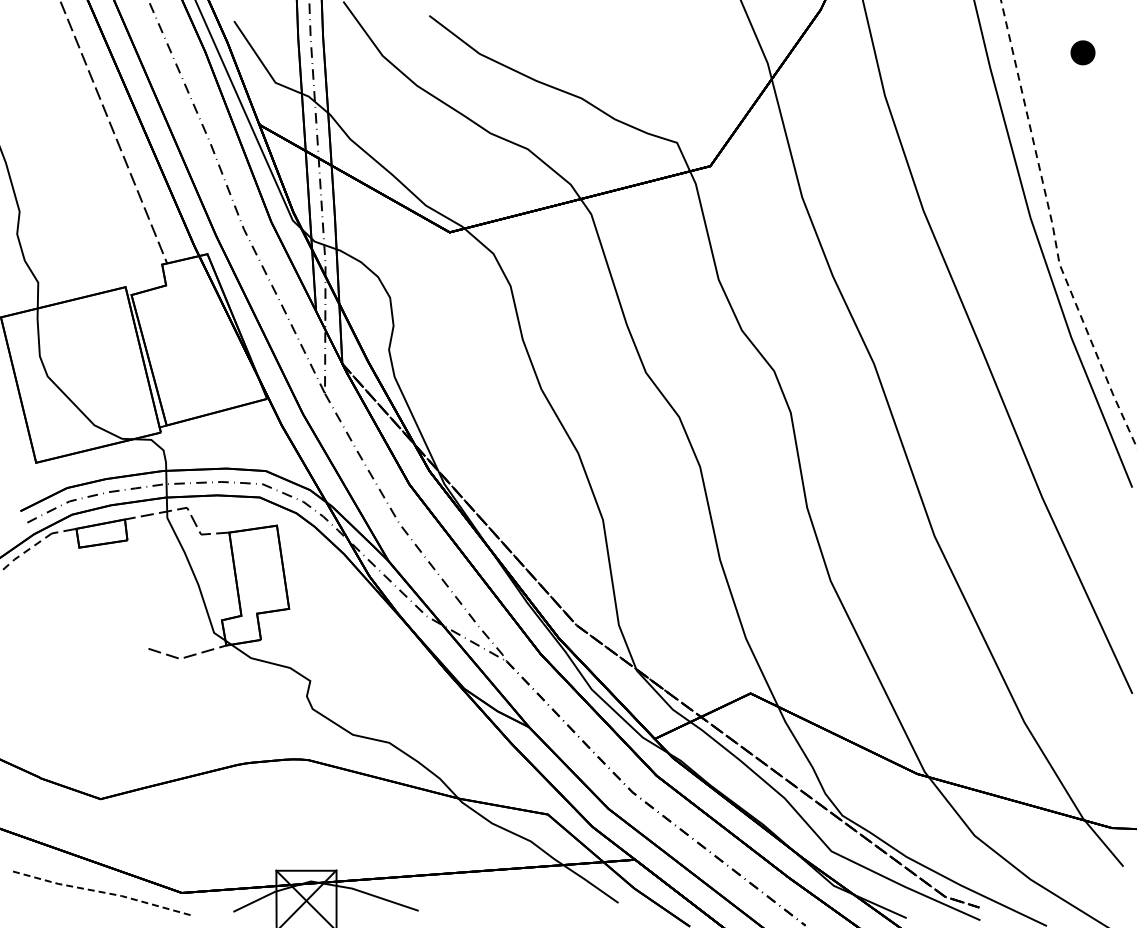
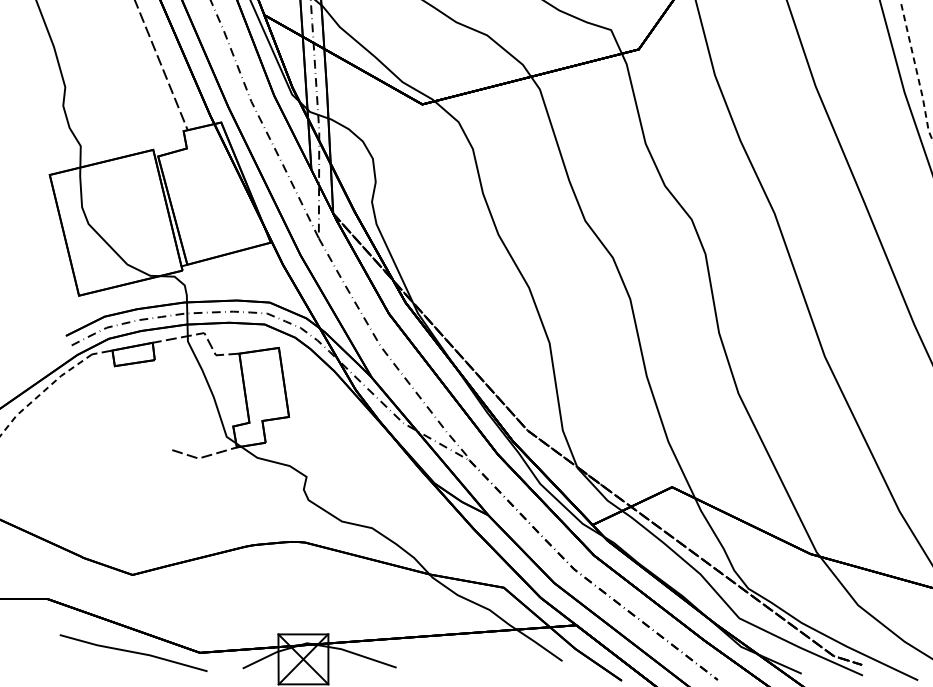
line: (102, 892) -> (134, 652), dashed -> solid

